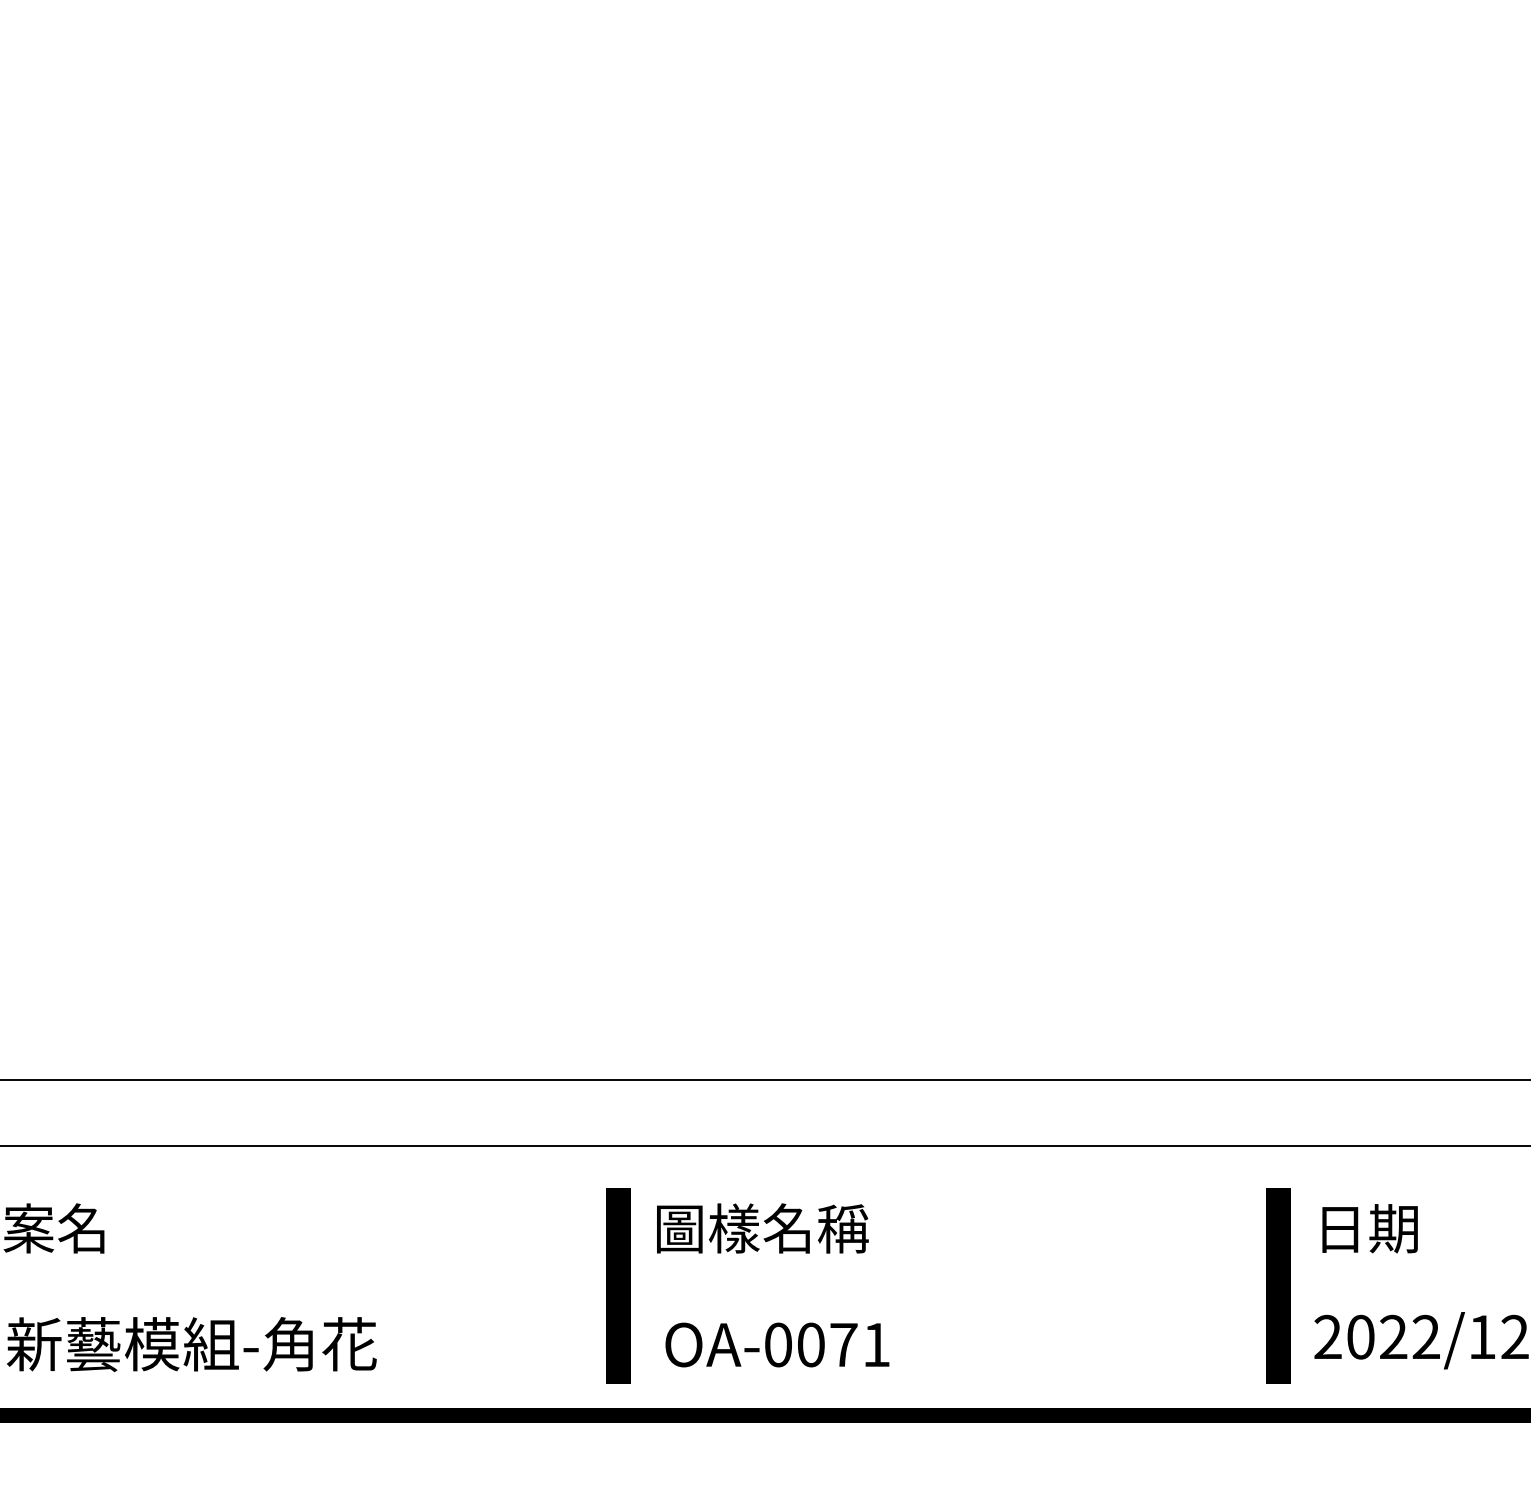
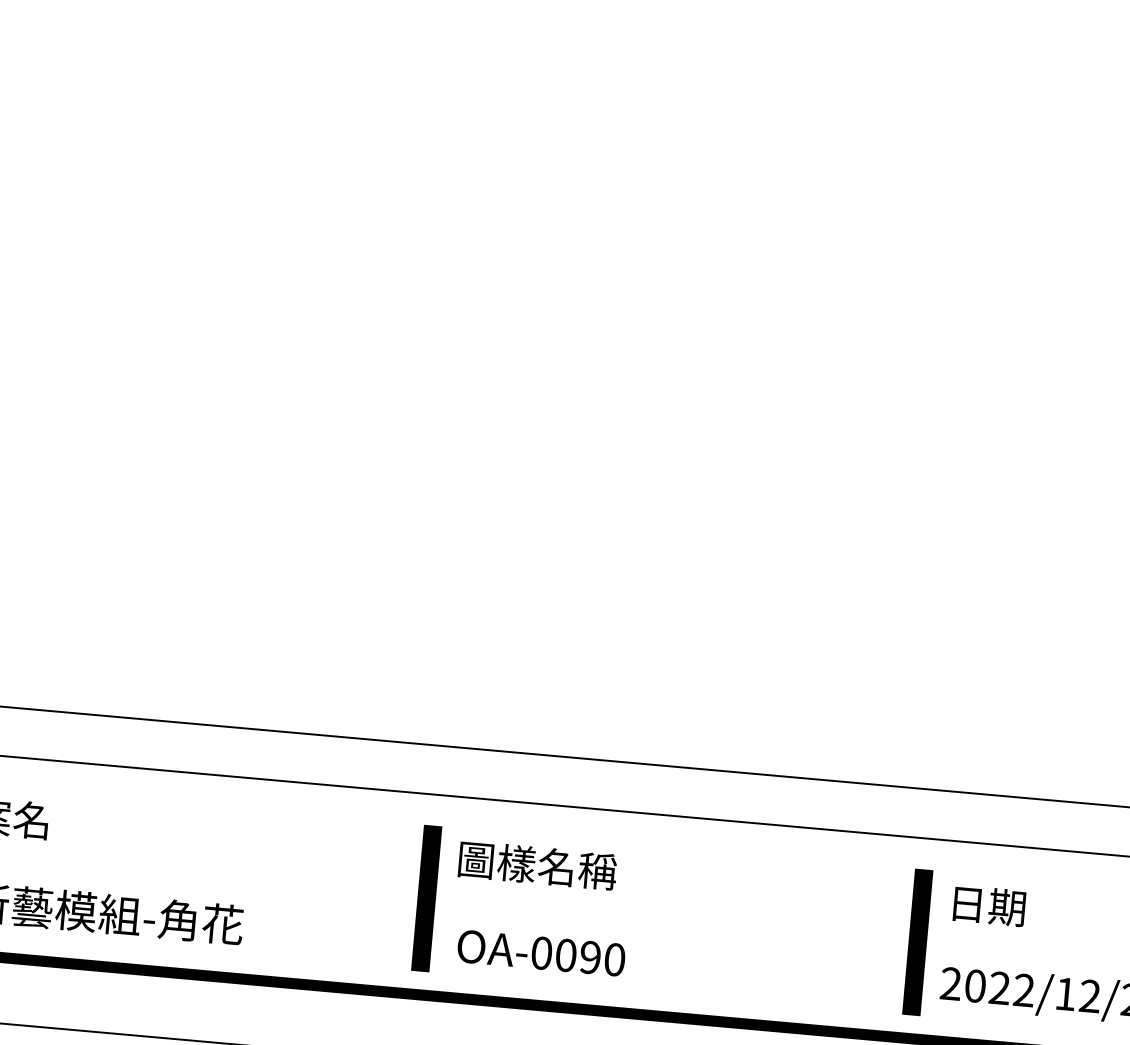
text: (860, 1344) -> (602, 958), OA-0071 -> OA-0090

